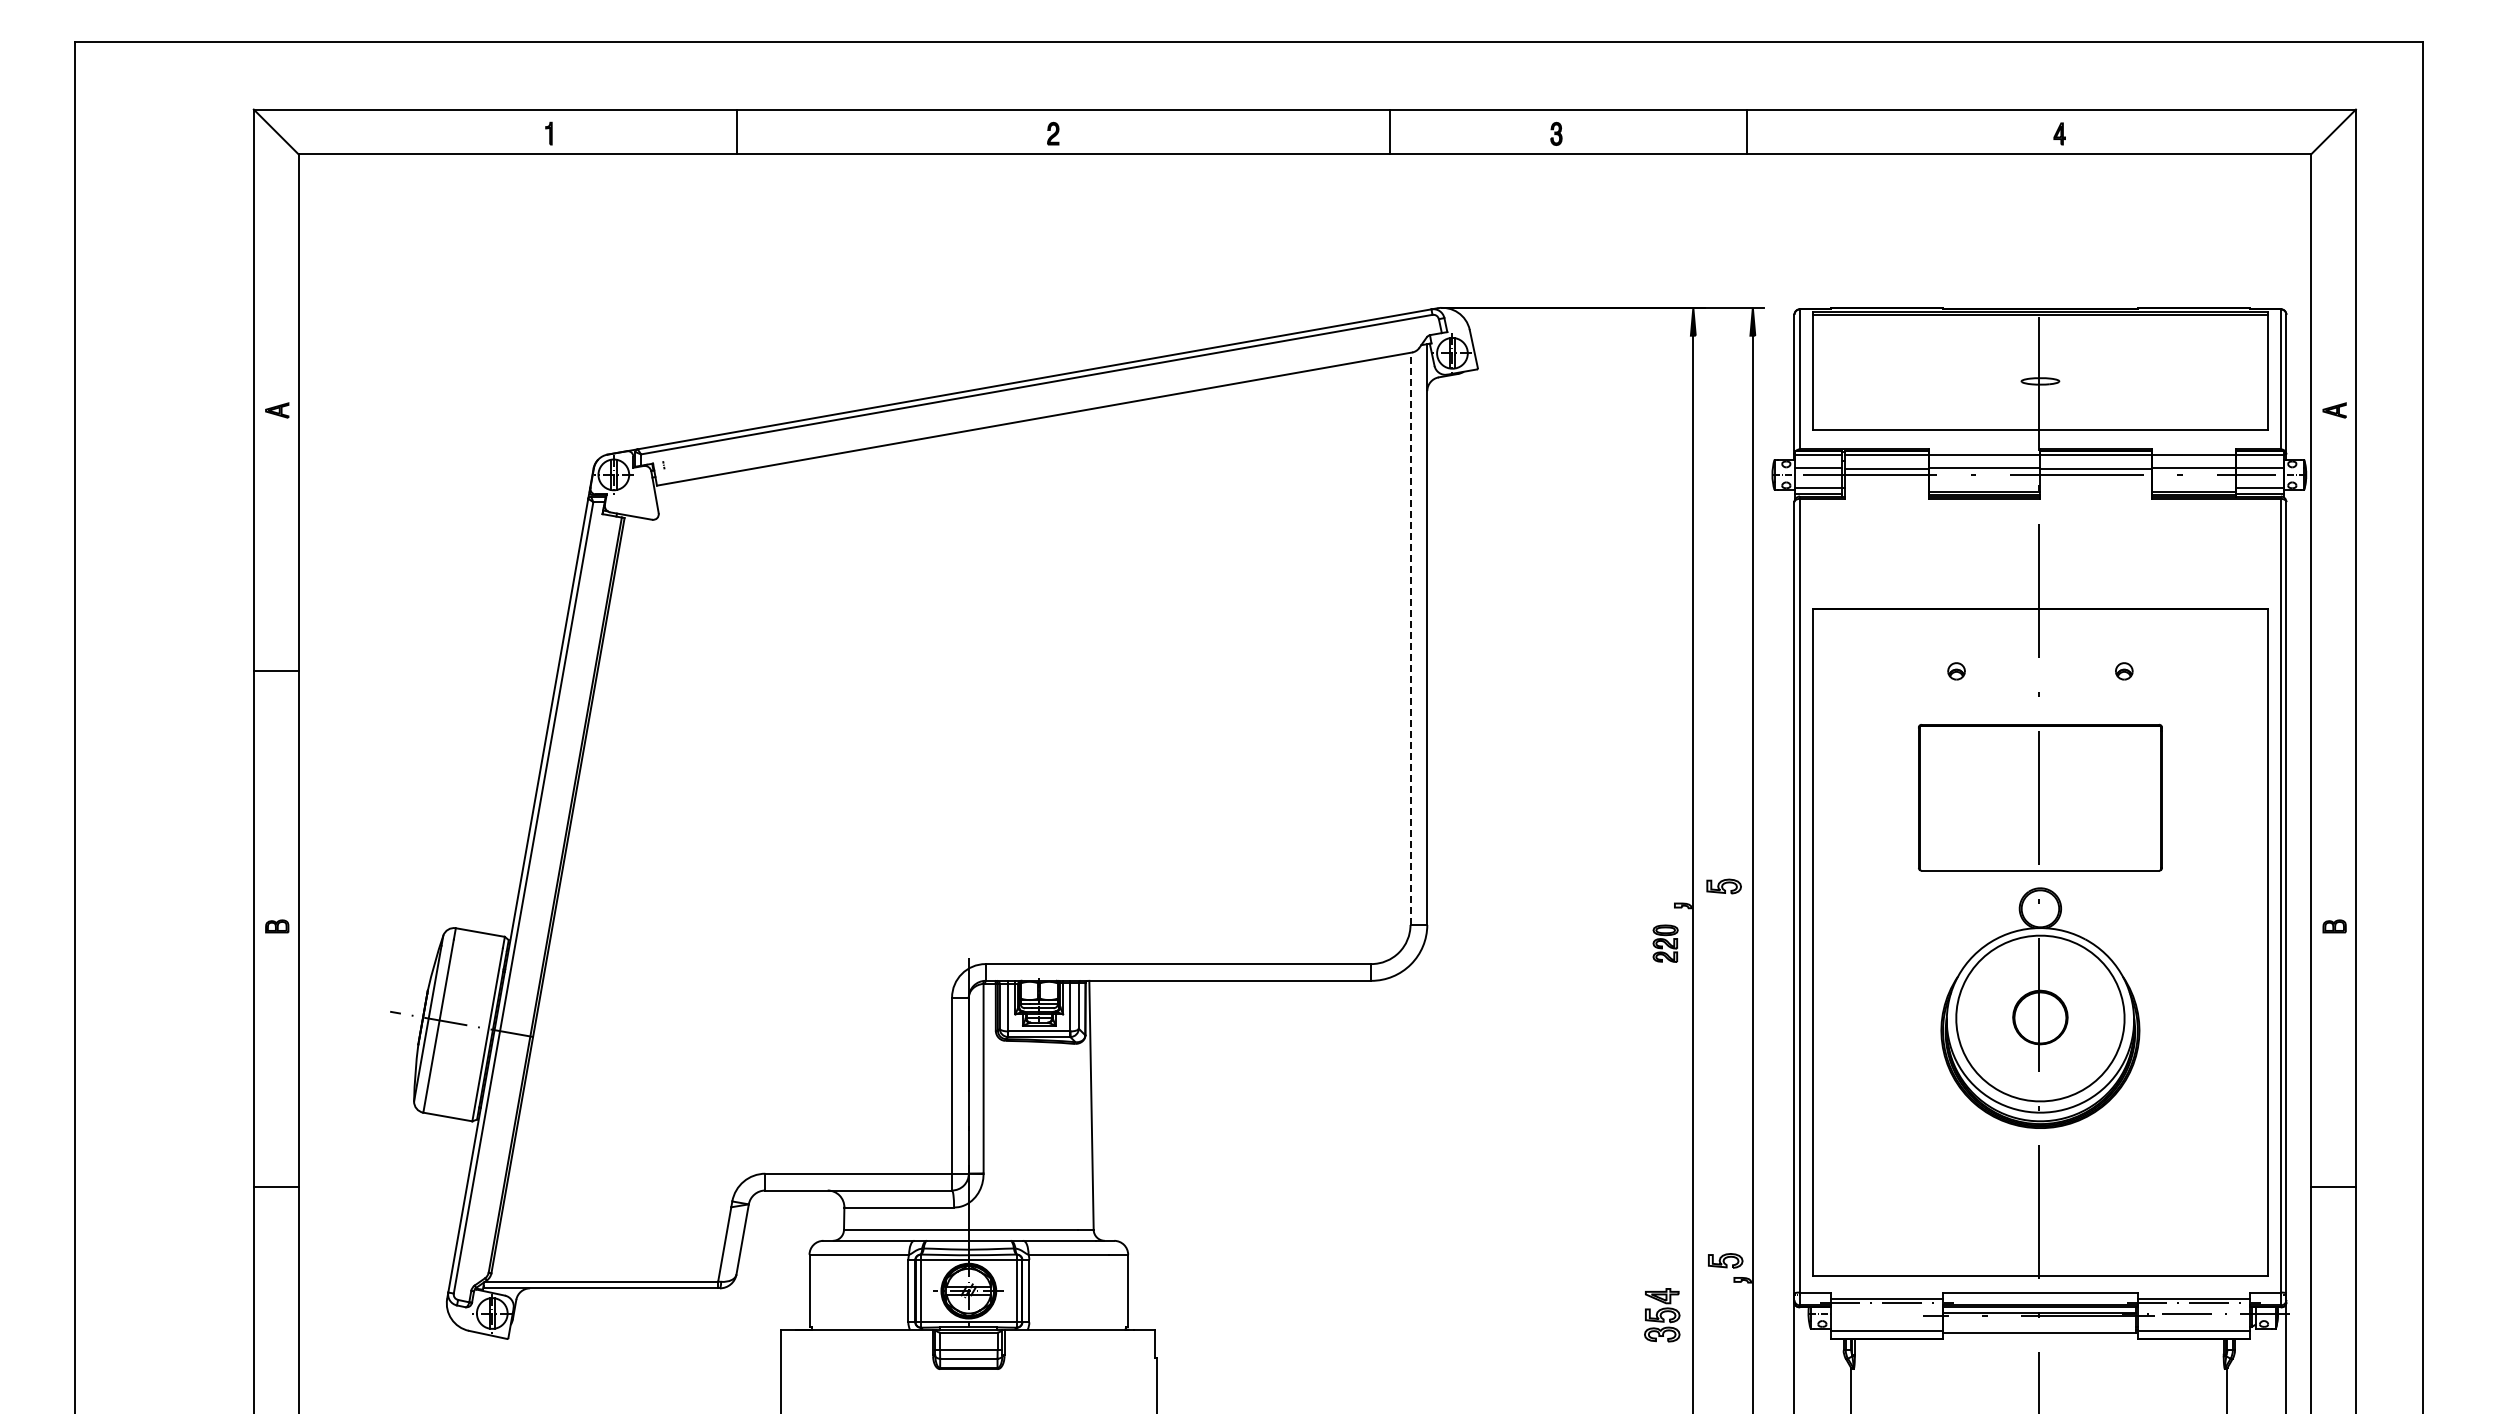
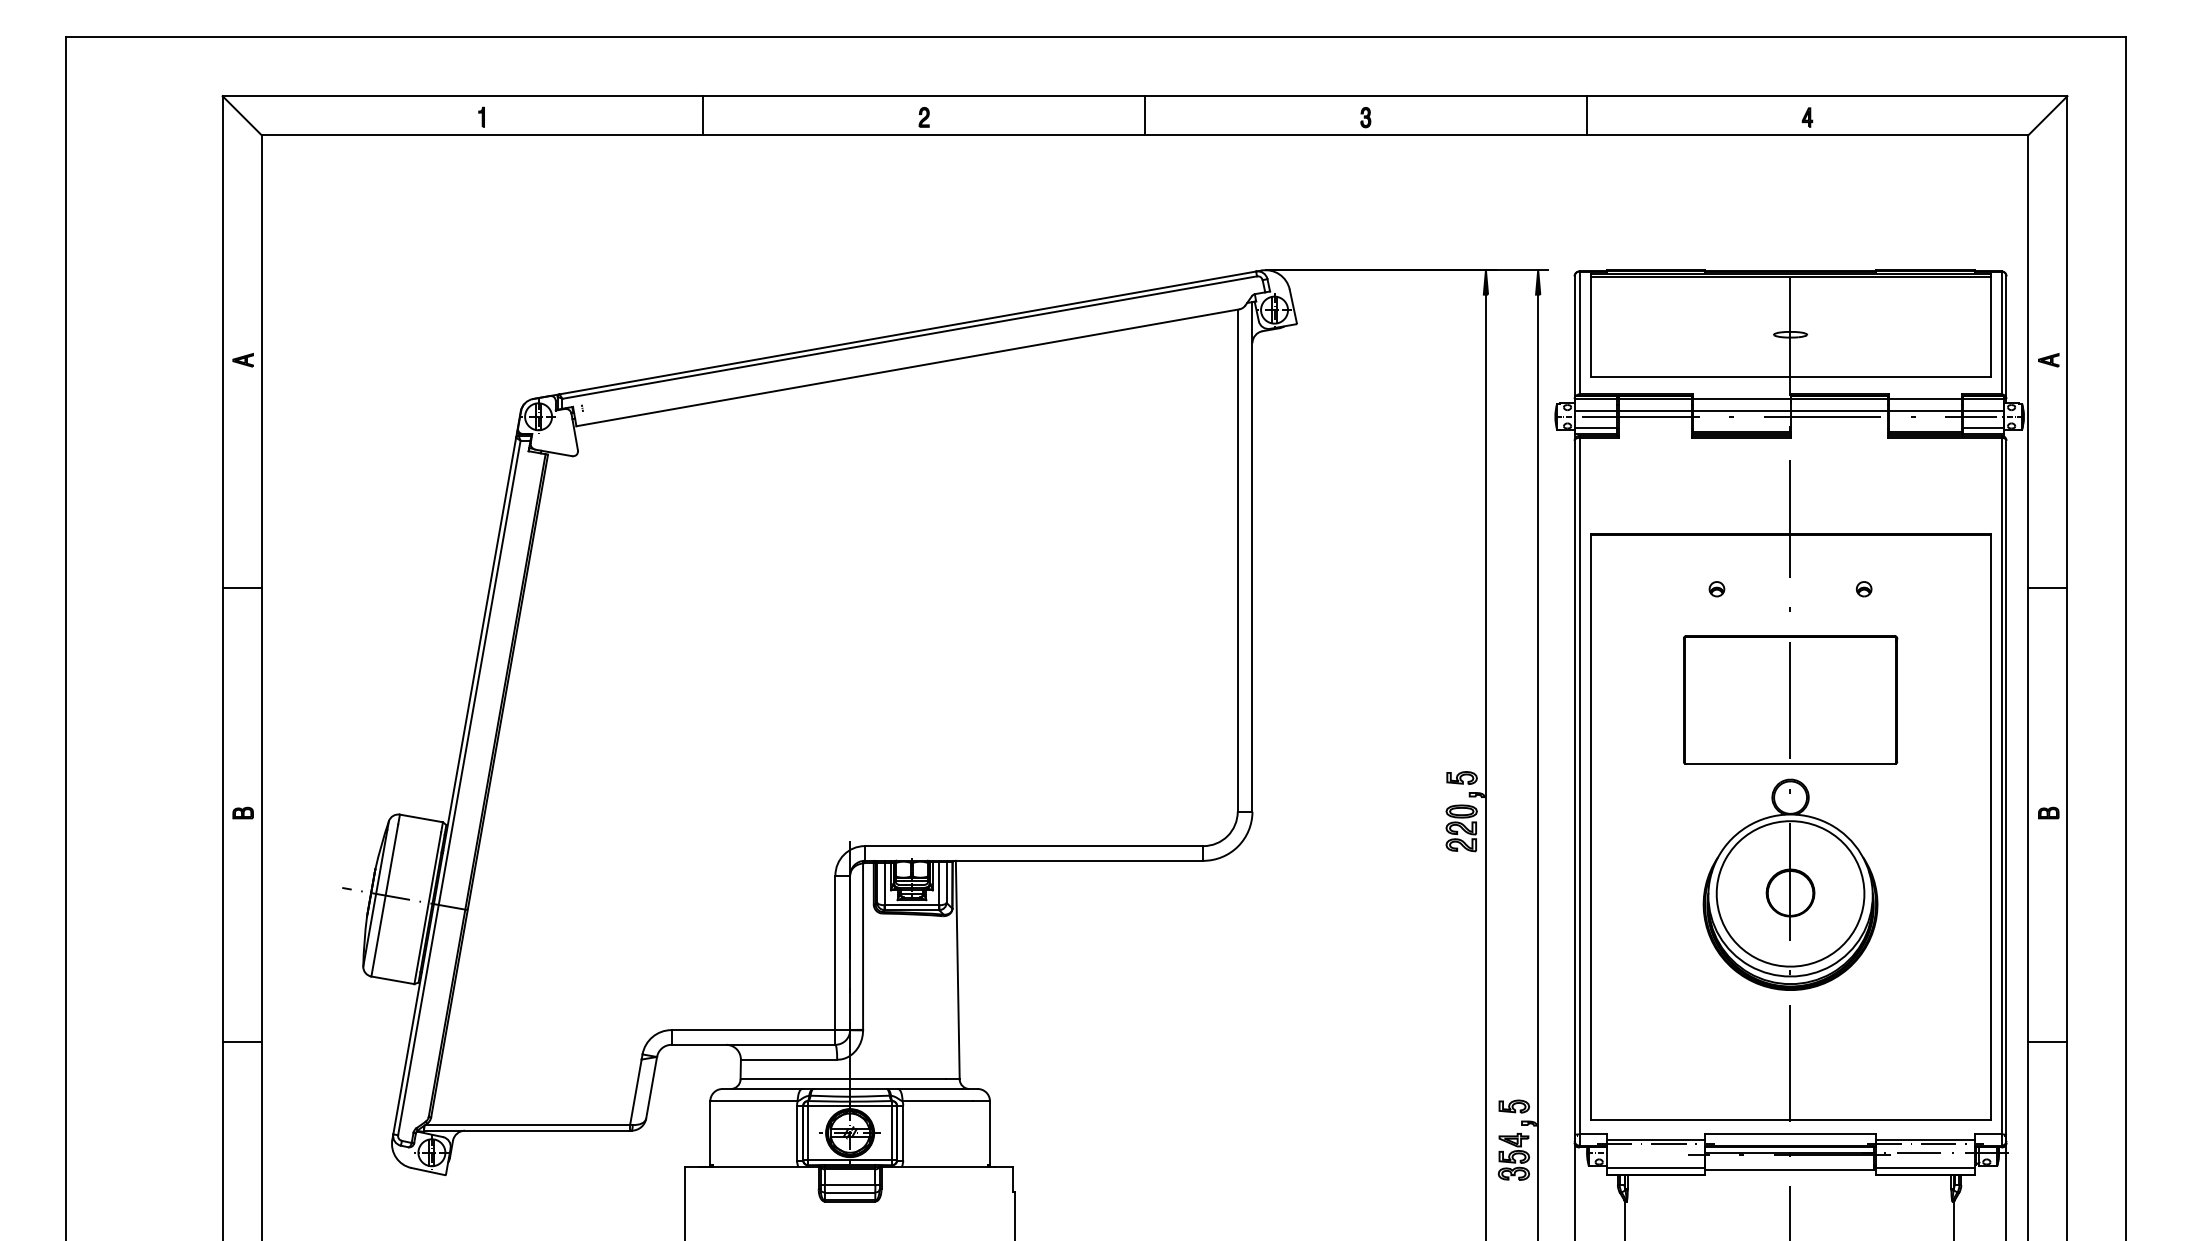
line: (736, 131) -> (703, 115), moved
line: (1389, 131) -> (1144, 115), moved
line: (1747, 131) -> (1587, 115), moved
line: (1410, 638) -> (1237, 560), dashed -> solid
line: (2333, 670) -> (2047, 588), added
part: (1723, 886) -> (1461, 778), moved
part: (1665, 943) -> (1461, 828), size x1.43
part: (1662, 1315) -> (1514, 1157), moved

